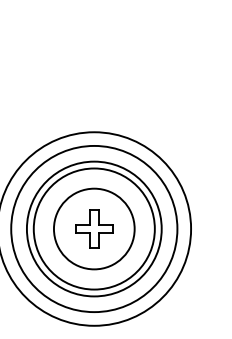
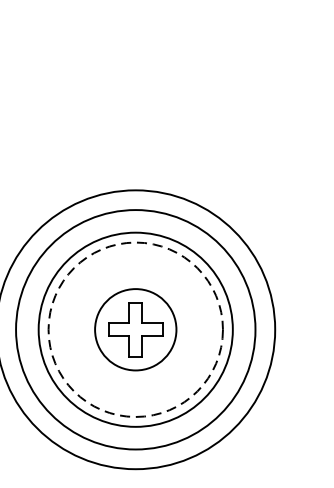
circle: (93, 228) -> (134, 329), size x0.7
circle: (93, 228) -> (134, 329), solid -> dashed

